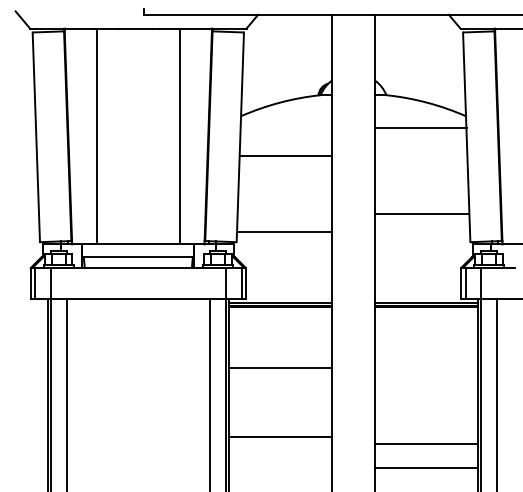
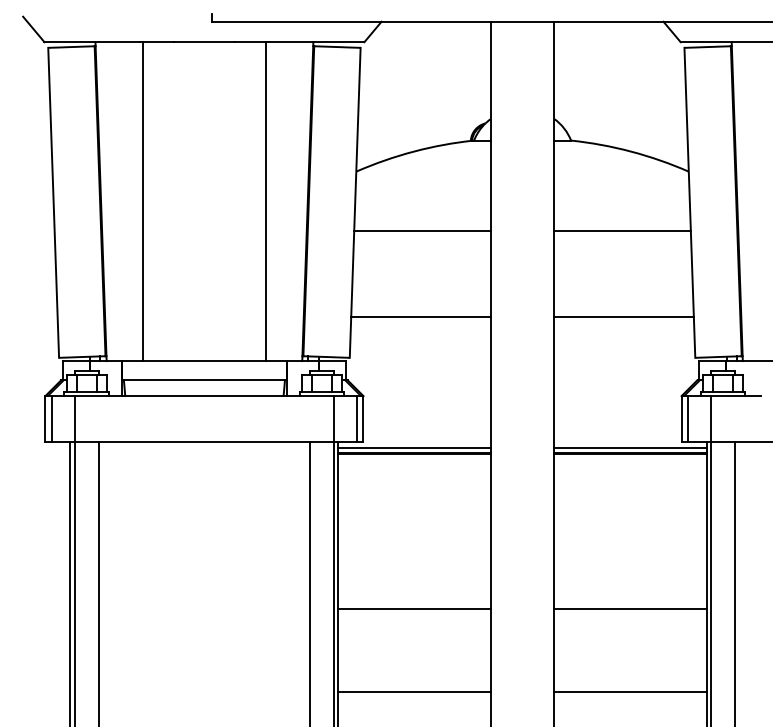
line: (421, 128) -> (623, 231), moved
line: (284, 232) -> (420, 316), moved
line: (280, 368) -> (414, 609), moved
line: (280, 437) -> (414, 692), moved
line: (426, 444) -> (630, 609), moved

